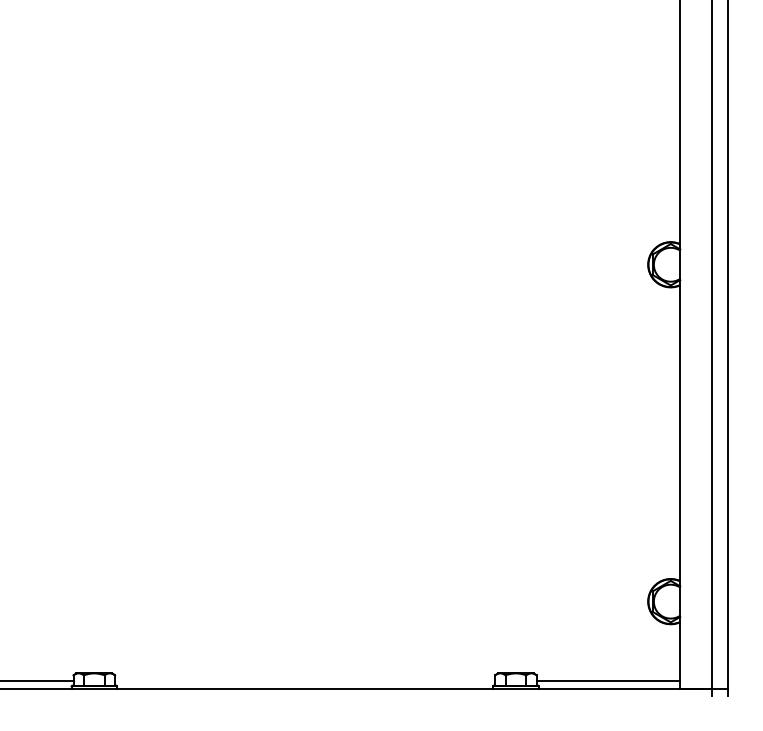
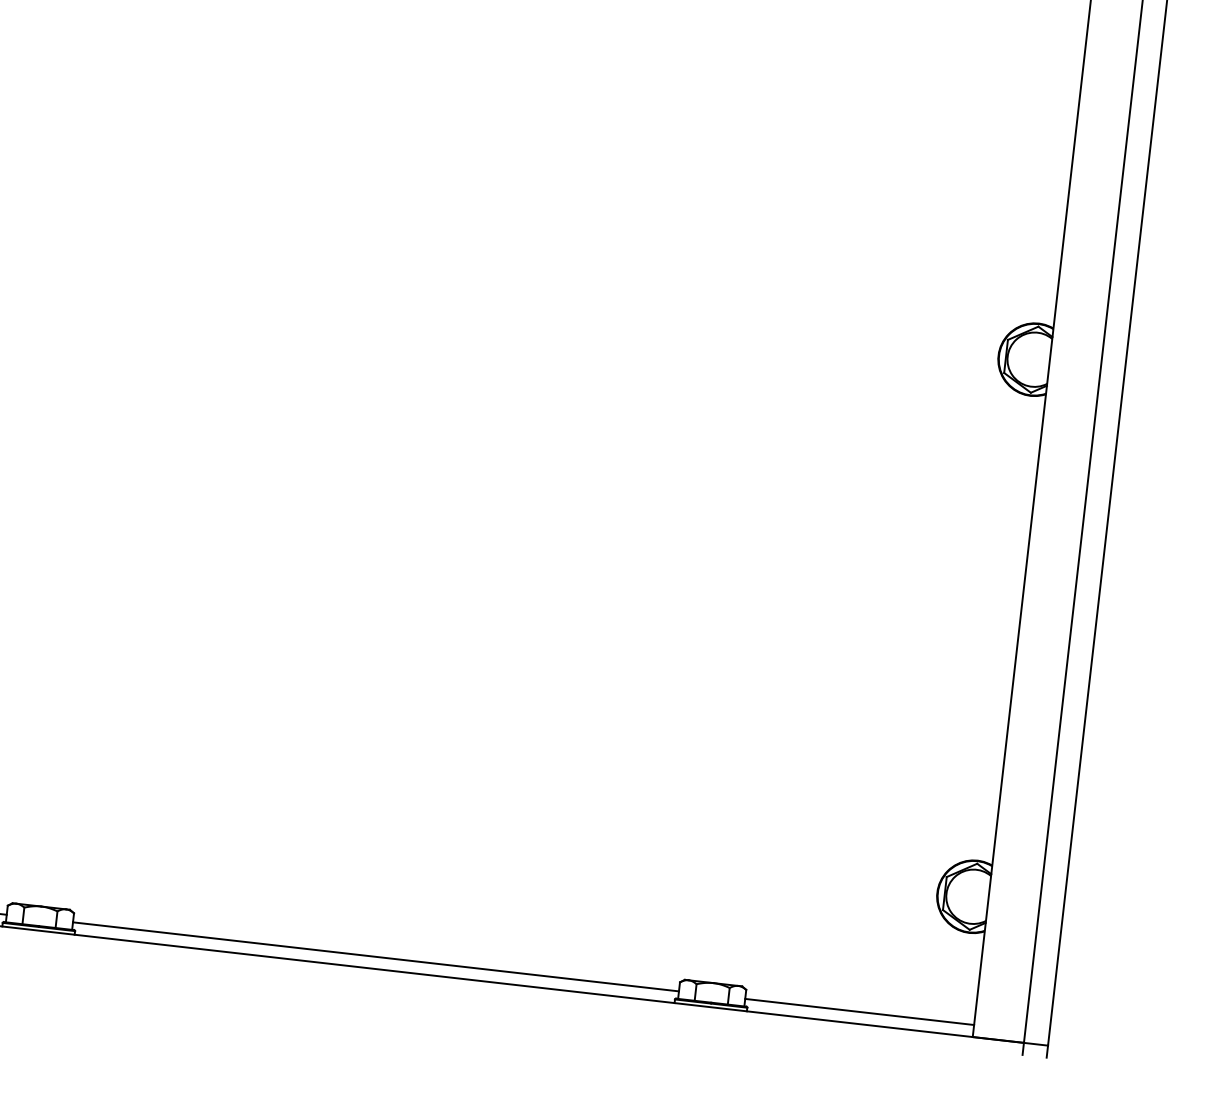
line: (305, 680) -> (376, 956), added

